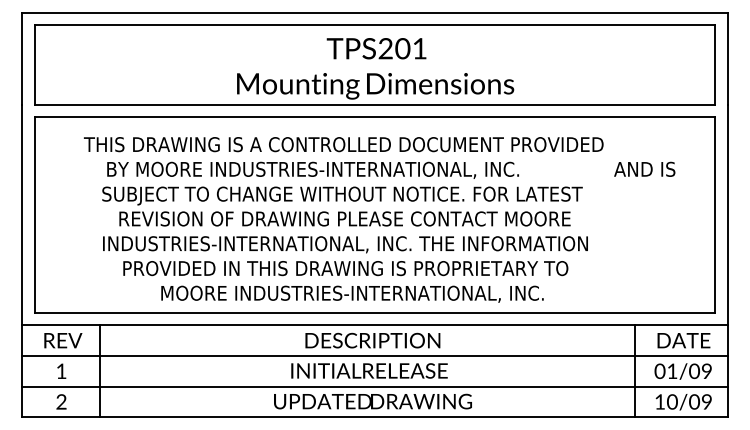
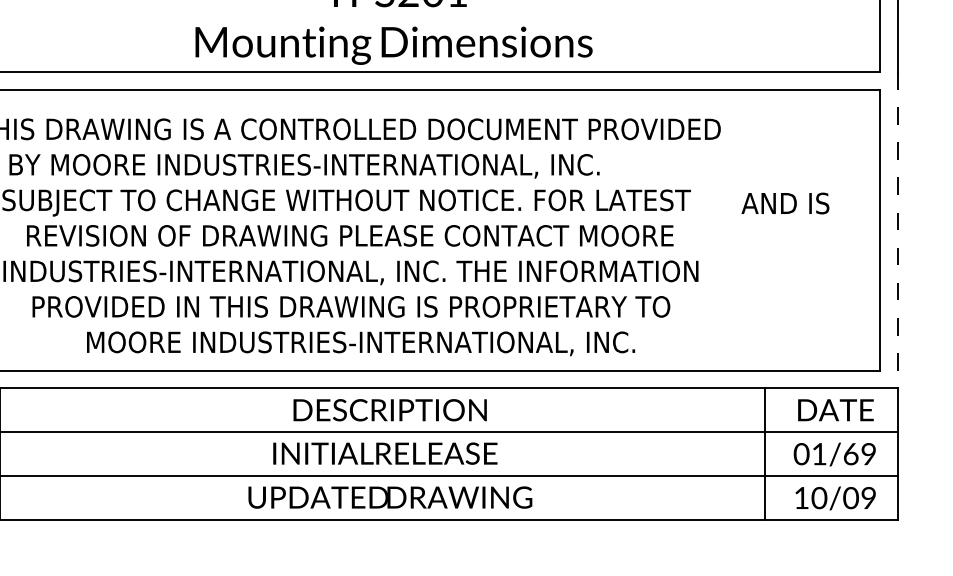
text: (644, 168) -> (785, 202), moved
line: (727, 215) -> (898, 230), solid -> dashed
text: (694, 370) -> (851, 452), 01/09 -> 01/69

